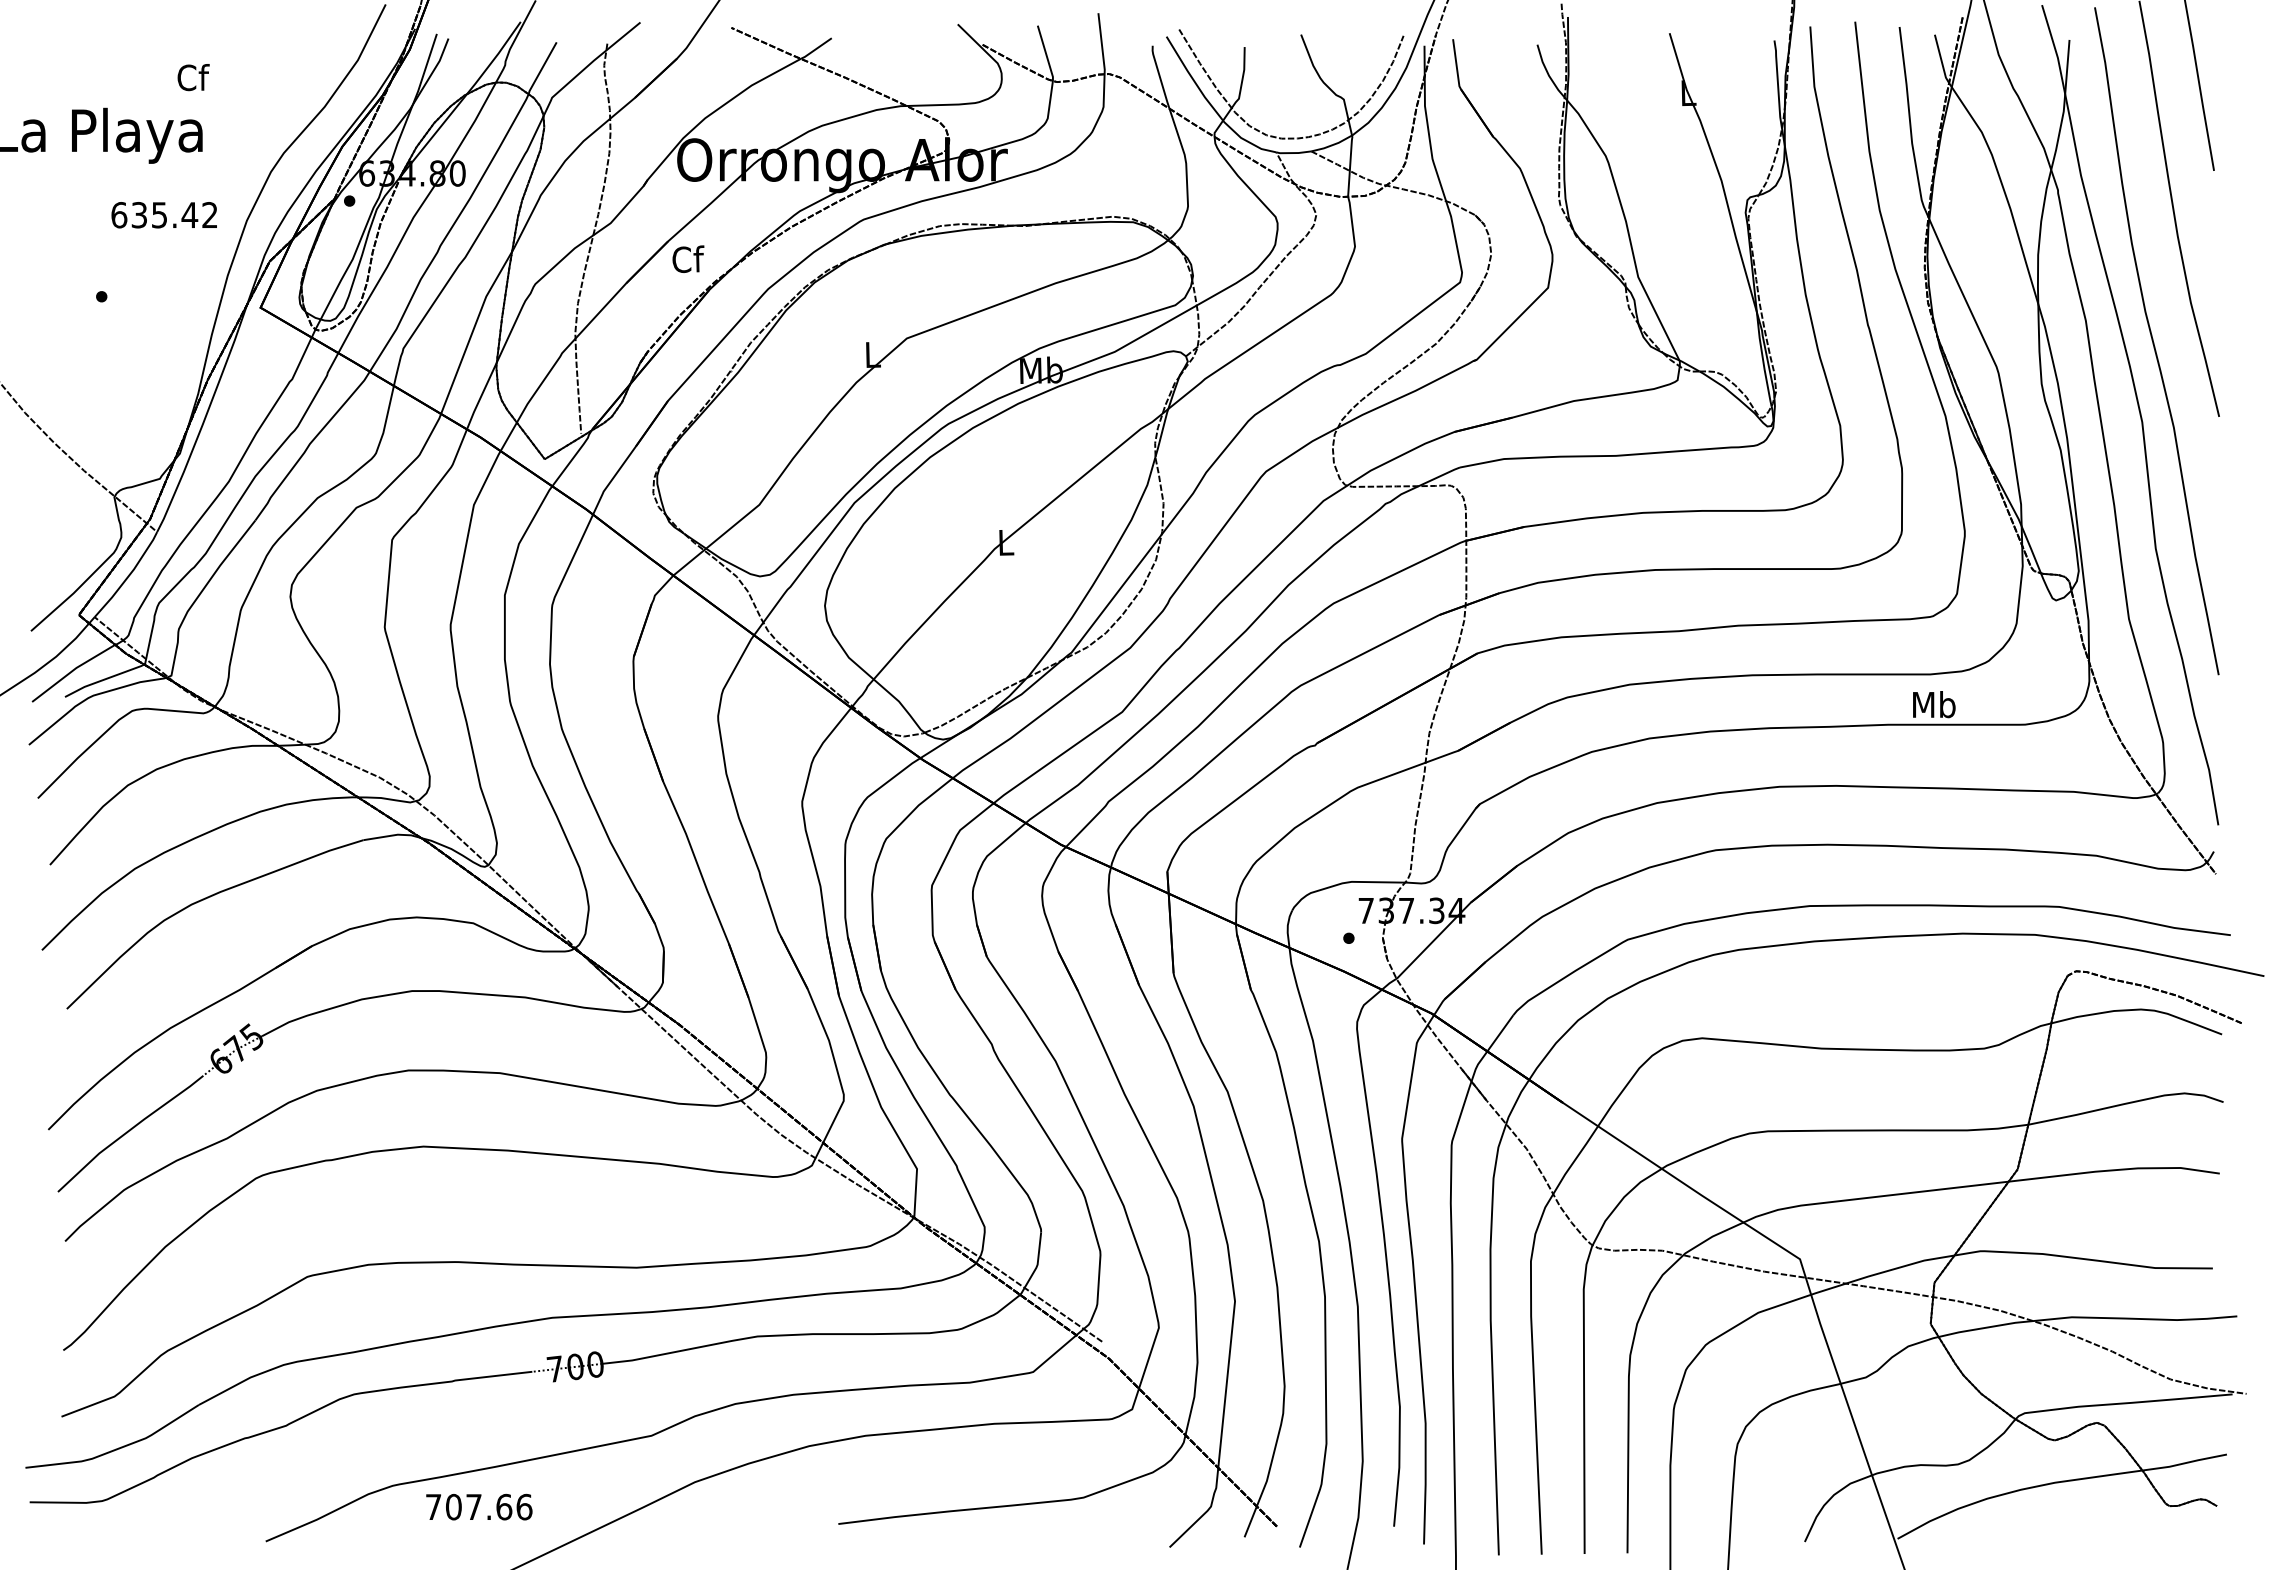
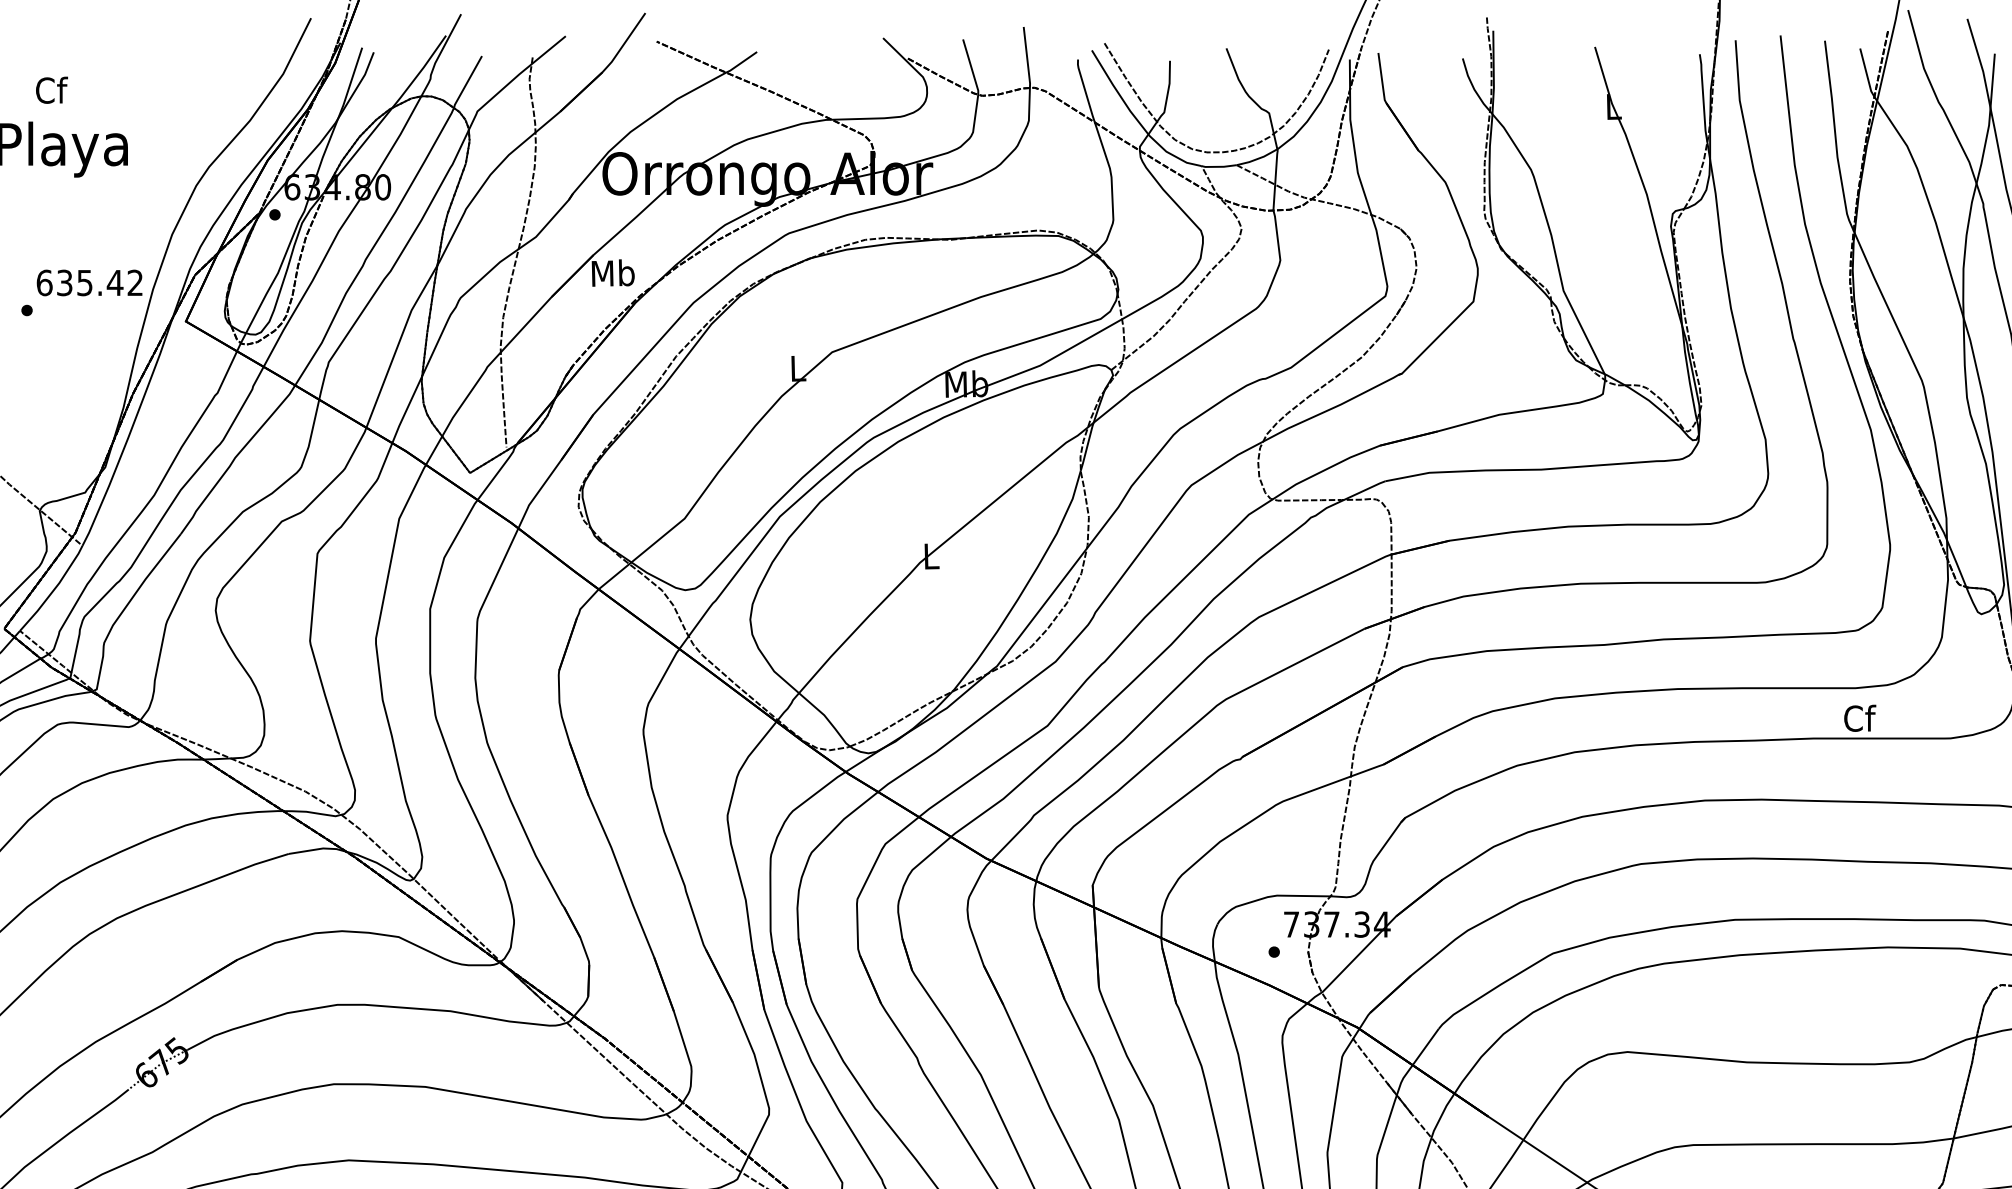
text: (193, 77) -> (51, 90), moved
text: (163, 215) -> (88, 283), moved
text: (687, 258) -> (612, 272), Cf -> Mb
text: (1934, 704) -> (1859, 718), Mb -> Cf

